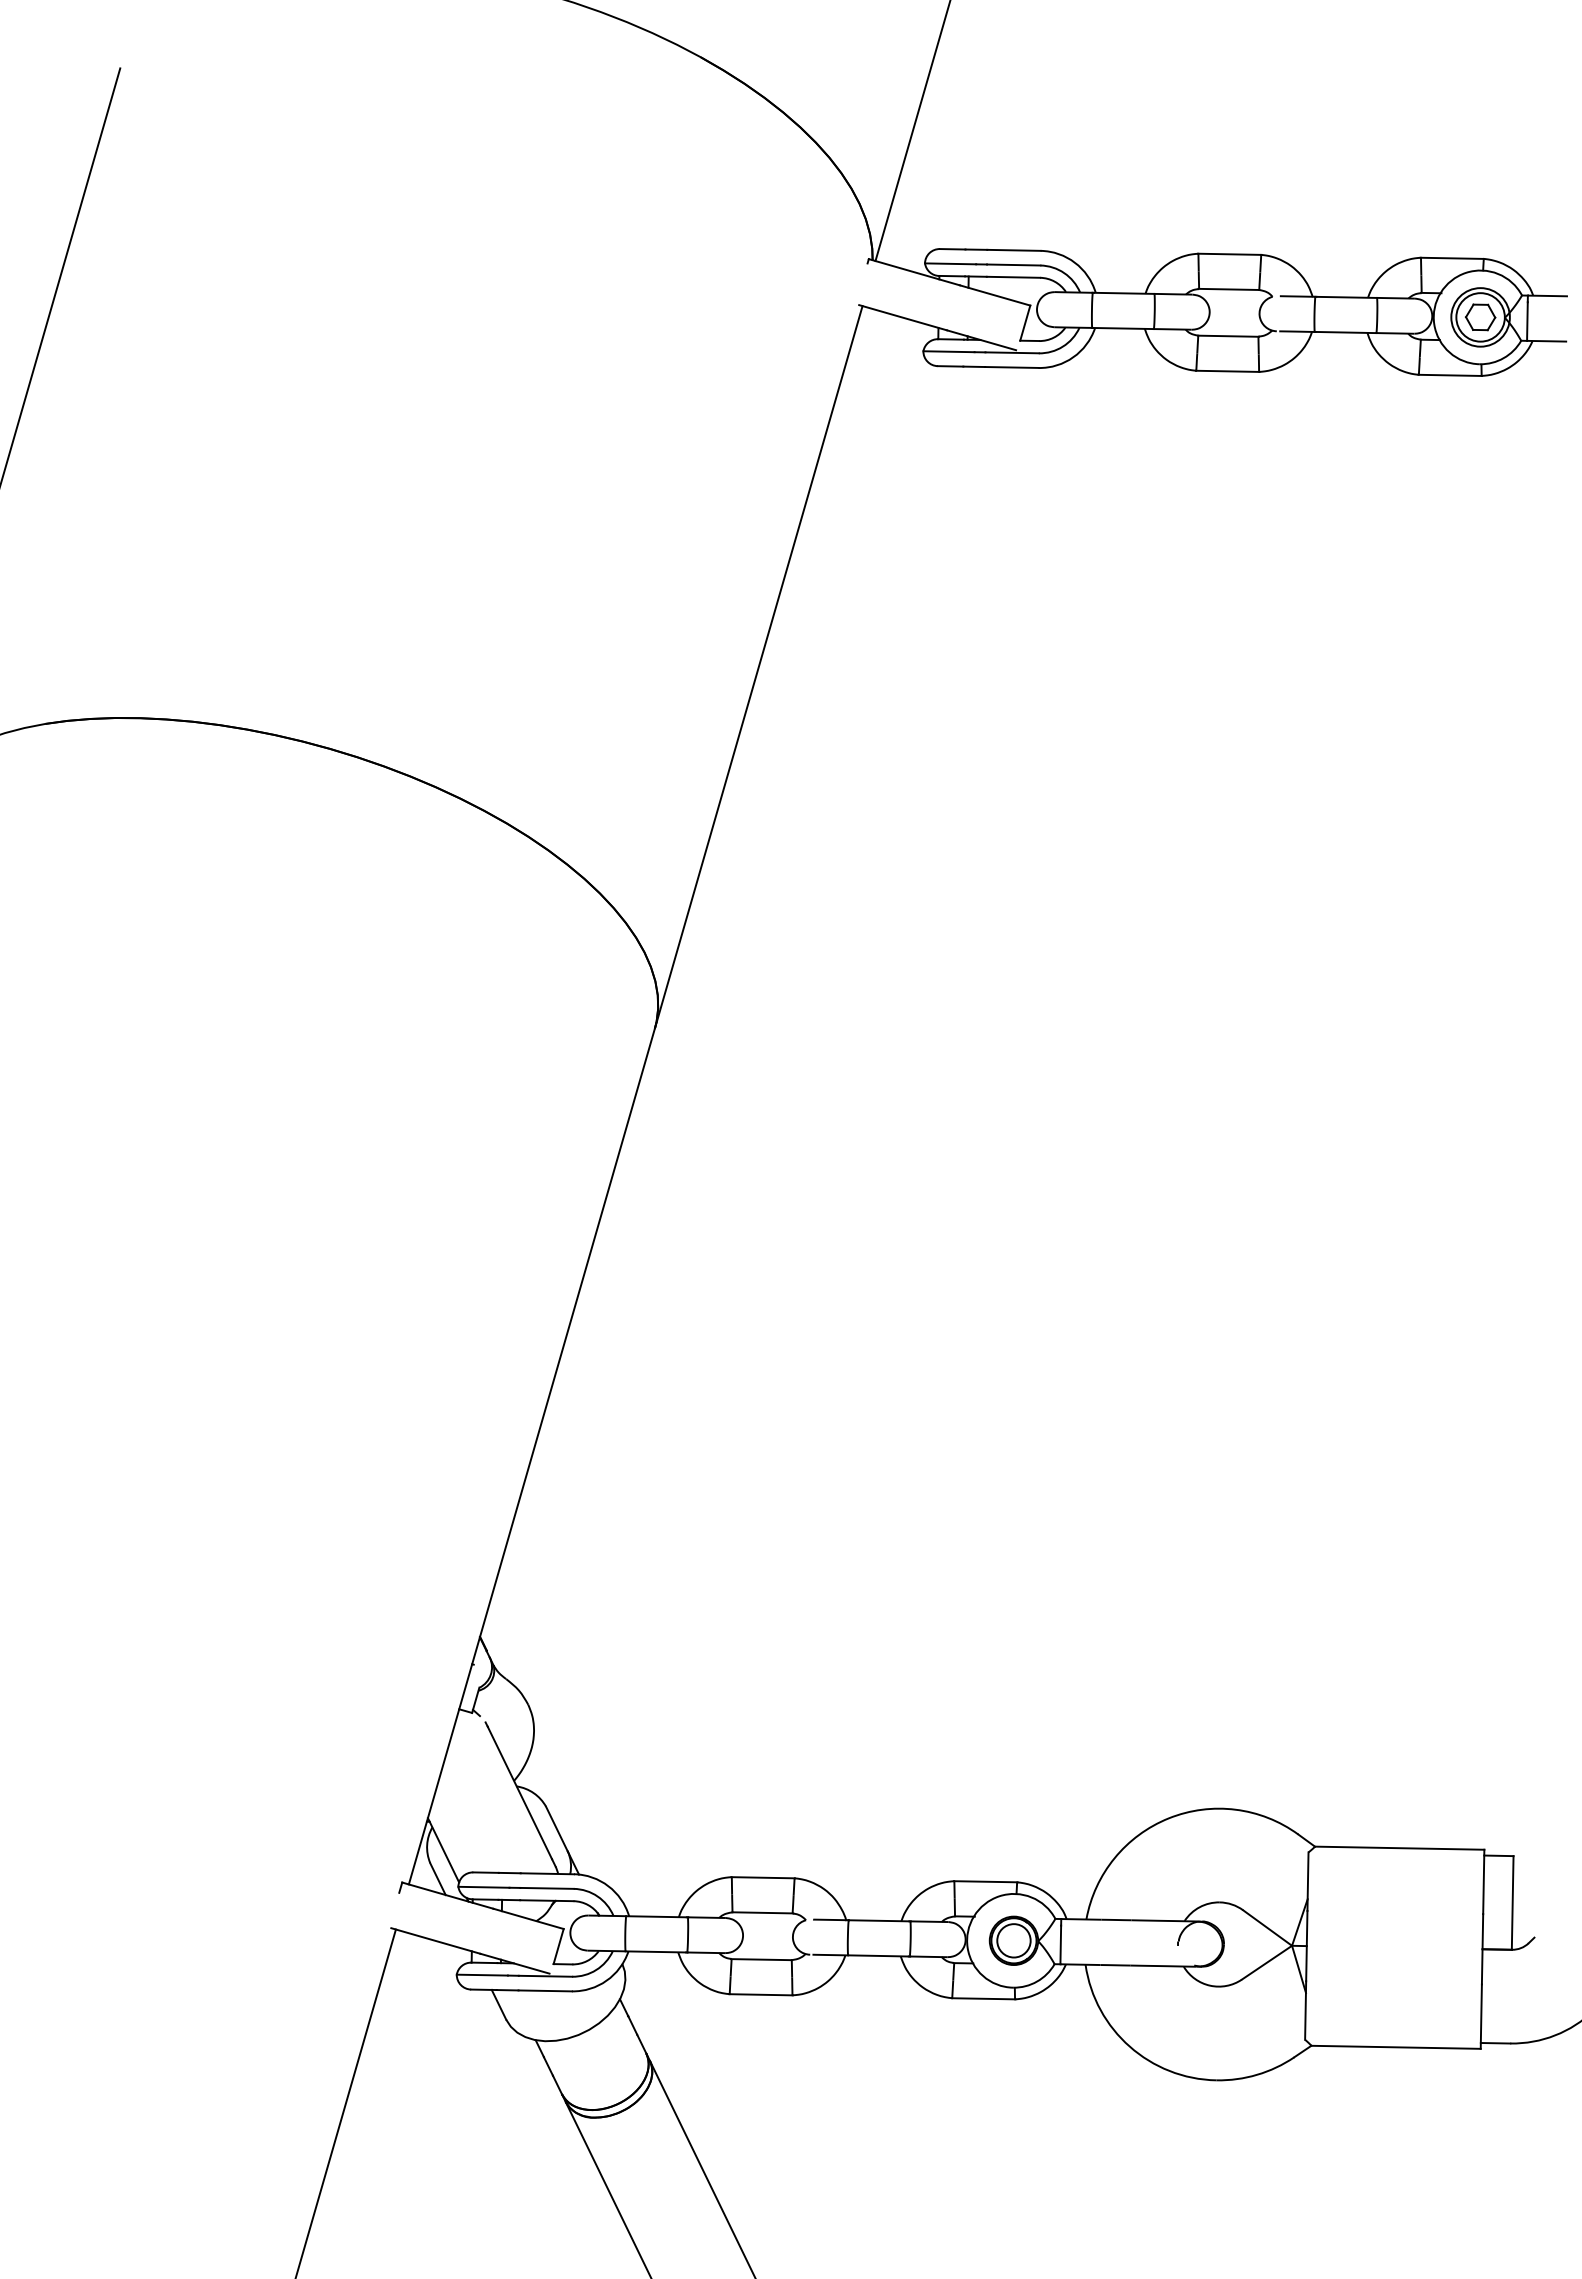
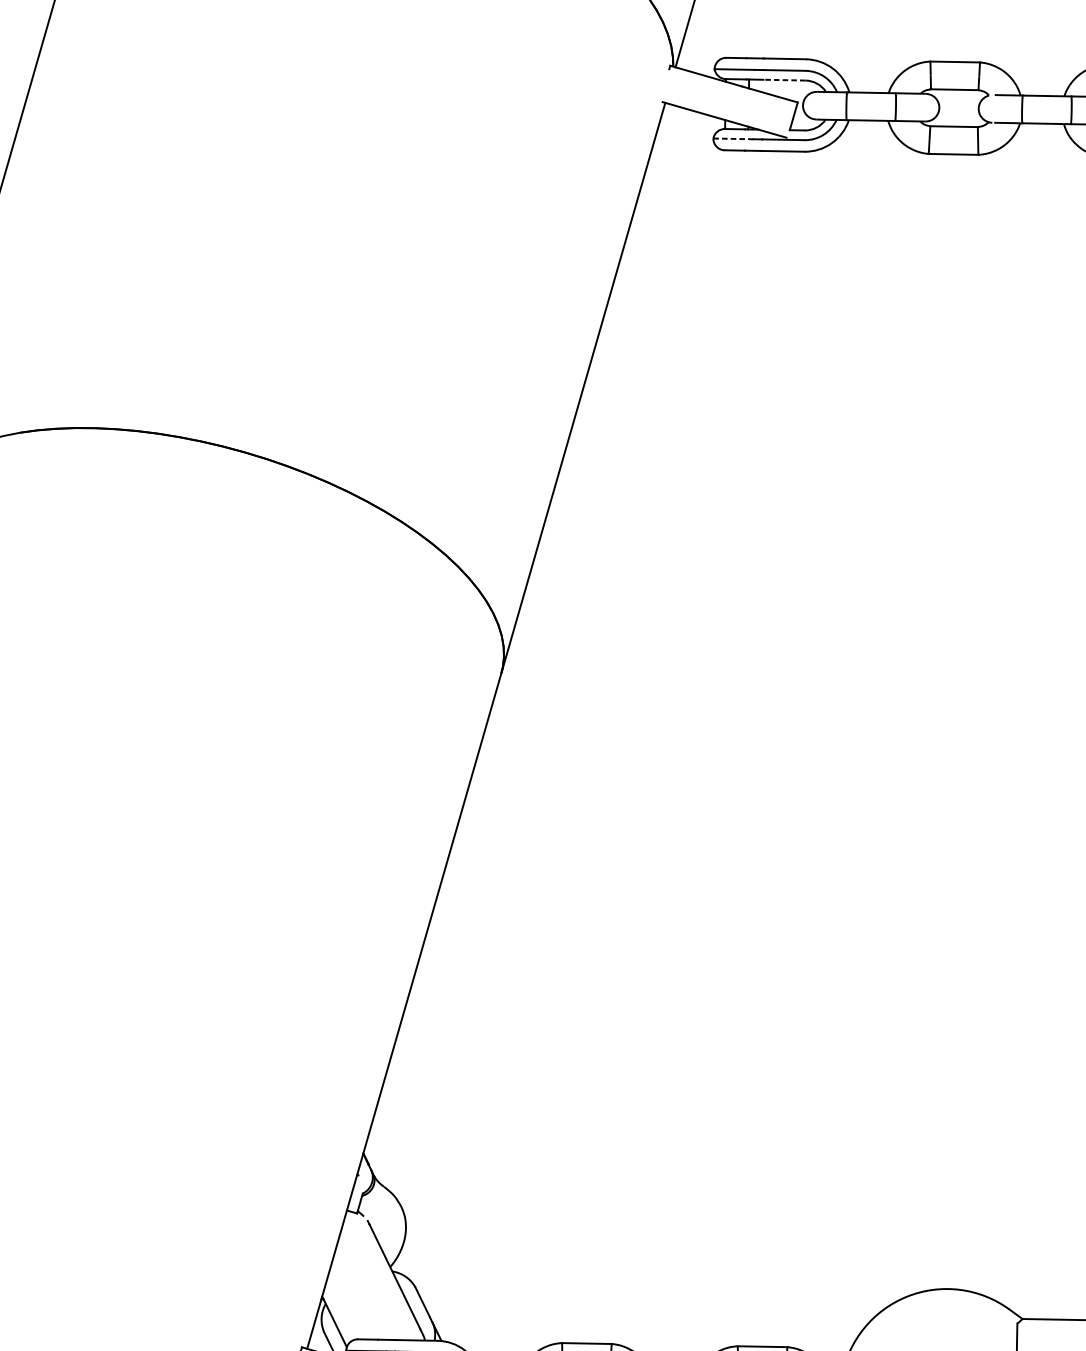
line: (1013, 277) -> (784, 80), solid -> dashed
line: (948, 351) -> (733, 138), solid -> dashed

